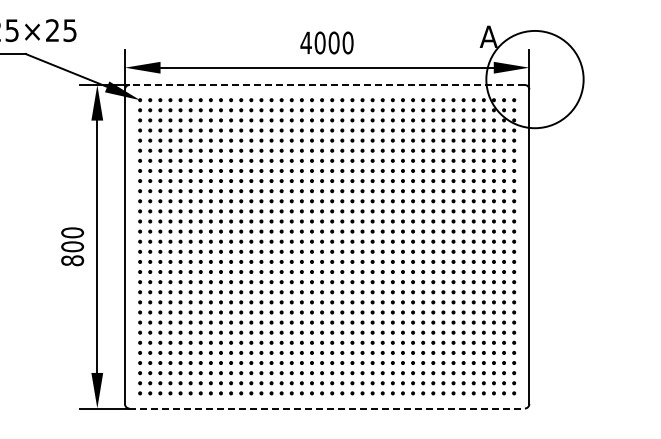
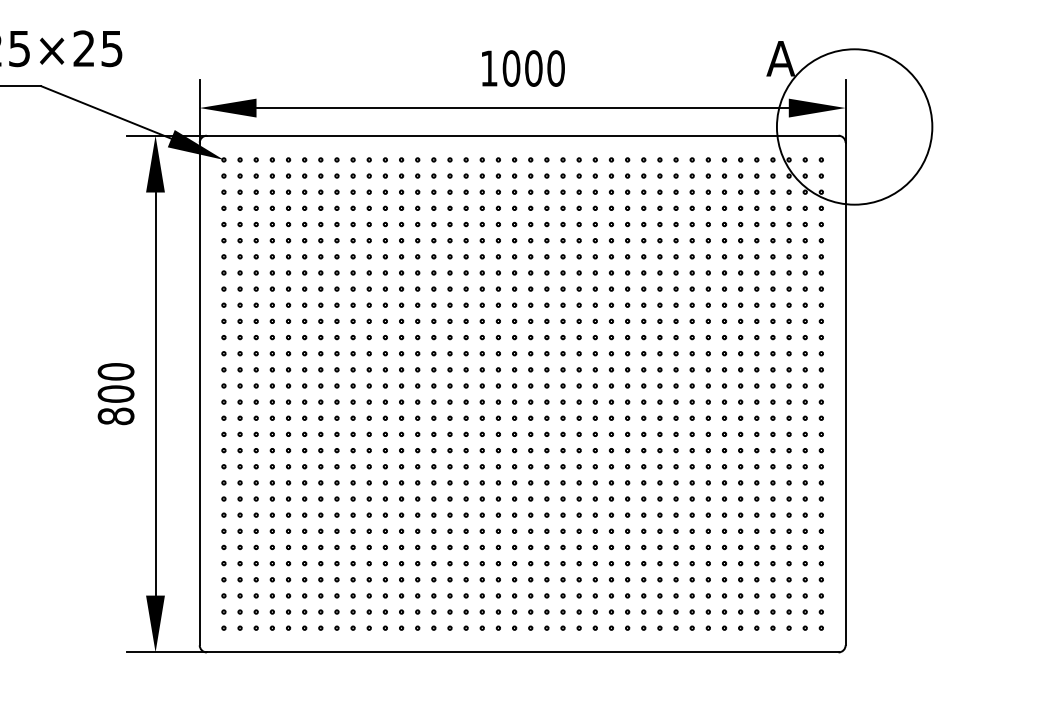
text: (305, 42) -> (488, 67), 4000 -> 1000
line: (327, 85) -> (523, 136), dashed -> solid
line: (327, 408) -> (523, 652), dashed -> solid

